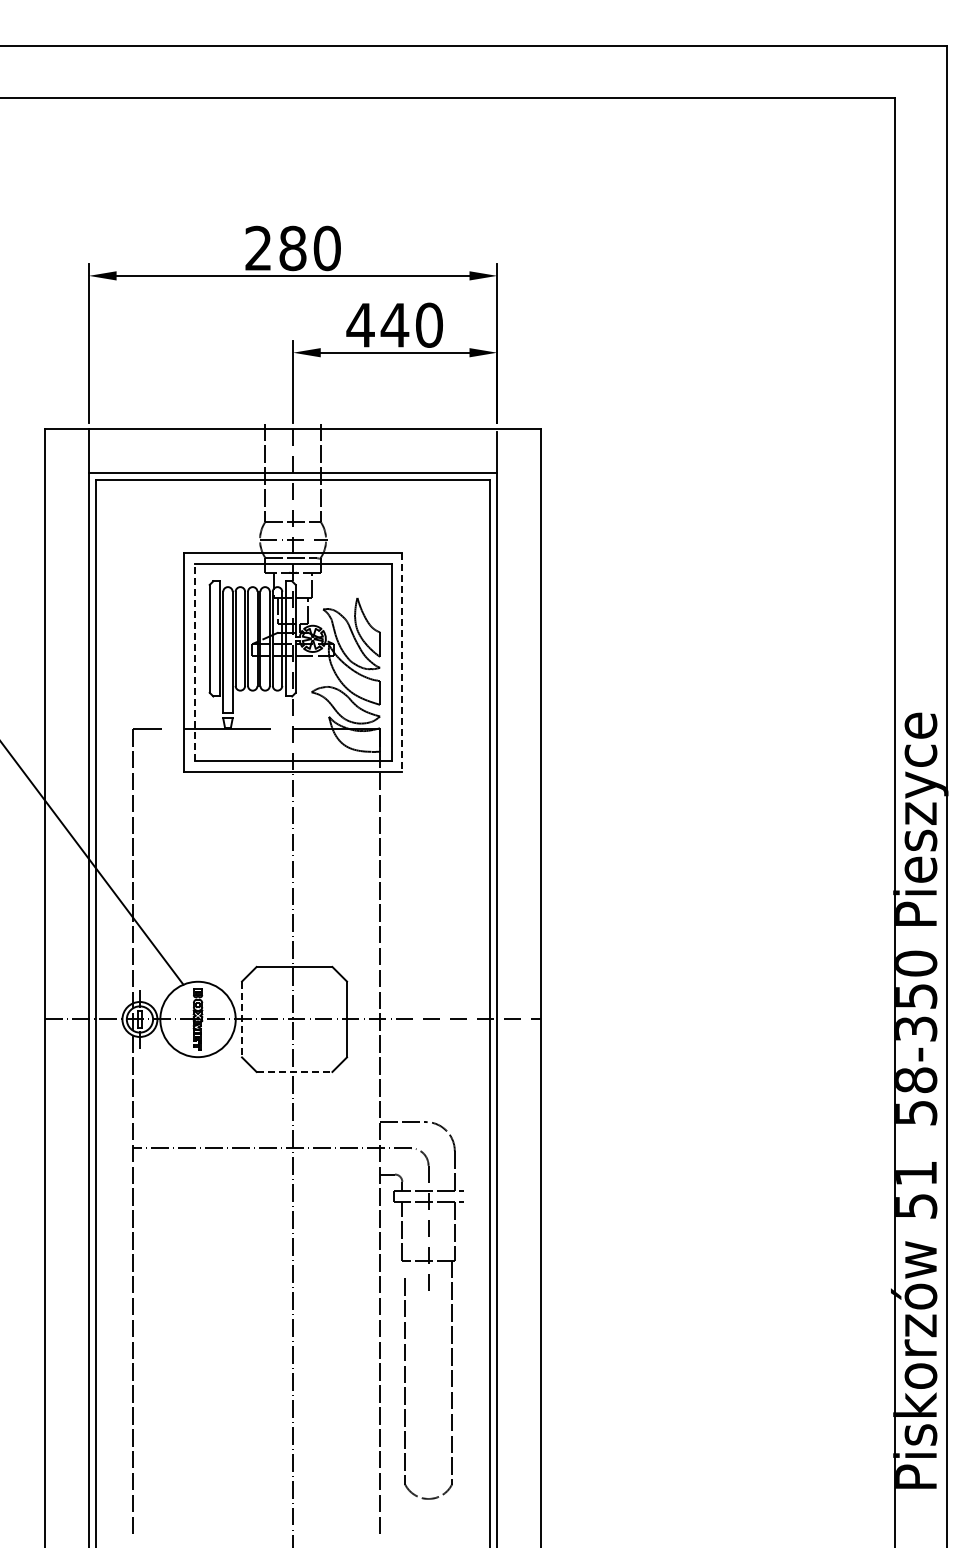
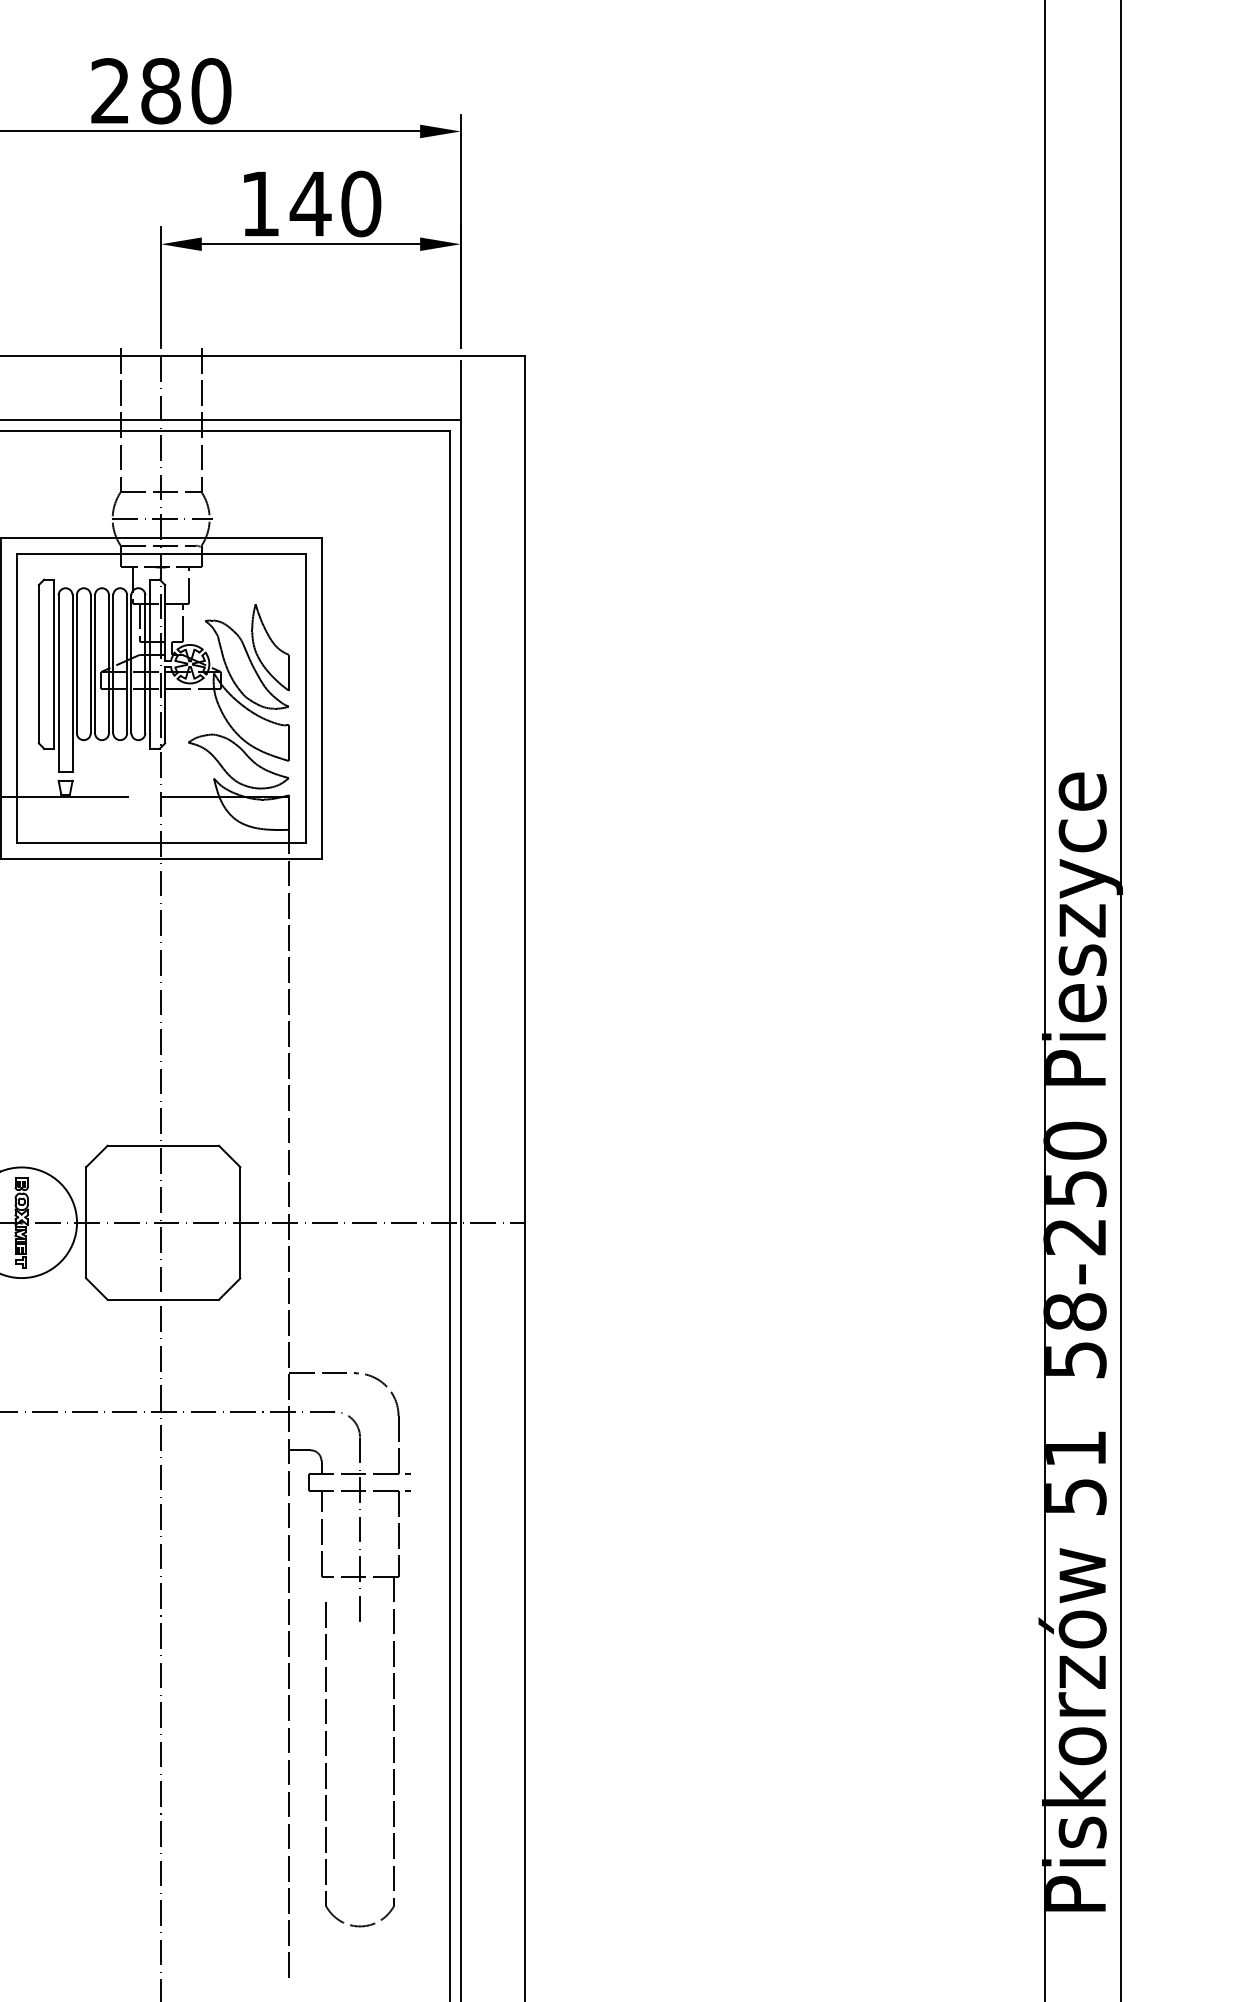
text: (360, 325) -> (260, 204), 440 -> 140
line: (194, 661) -> (16, 697), dashed -> solid
line: (402, 662) -> (321, 698), dashed -> solid
line: (242, 1019) -> (86, 1222), dashed -> solid
text: (916, 1028) -> (1076, 1236), 58-350 -> 58-250
line: (294, 1071) -> (163, 1299), dashed -> solid

